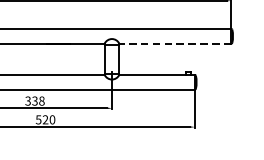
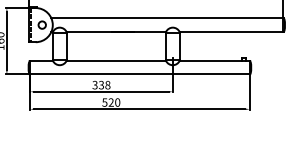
line: (175, 43) -> (231, 31), dashed -> solid

